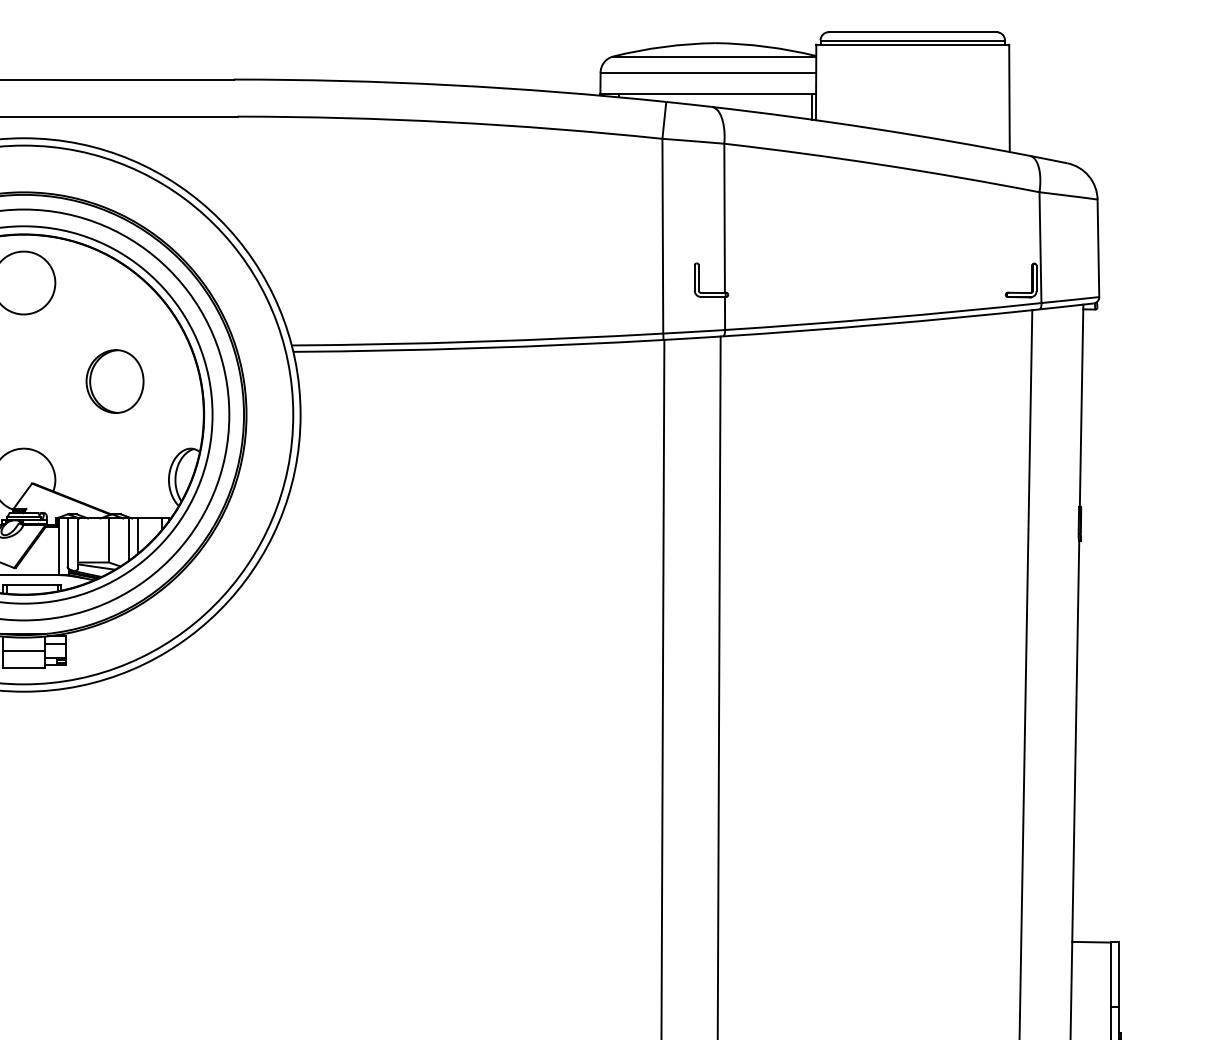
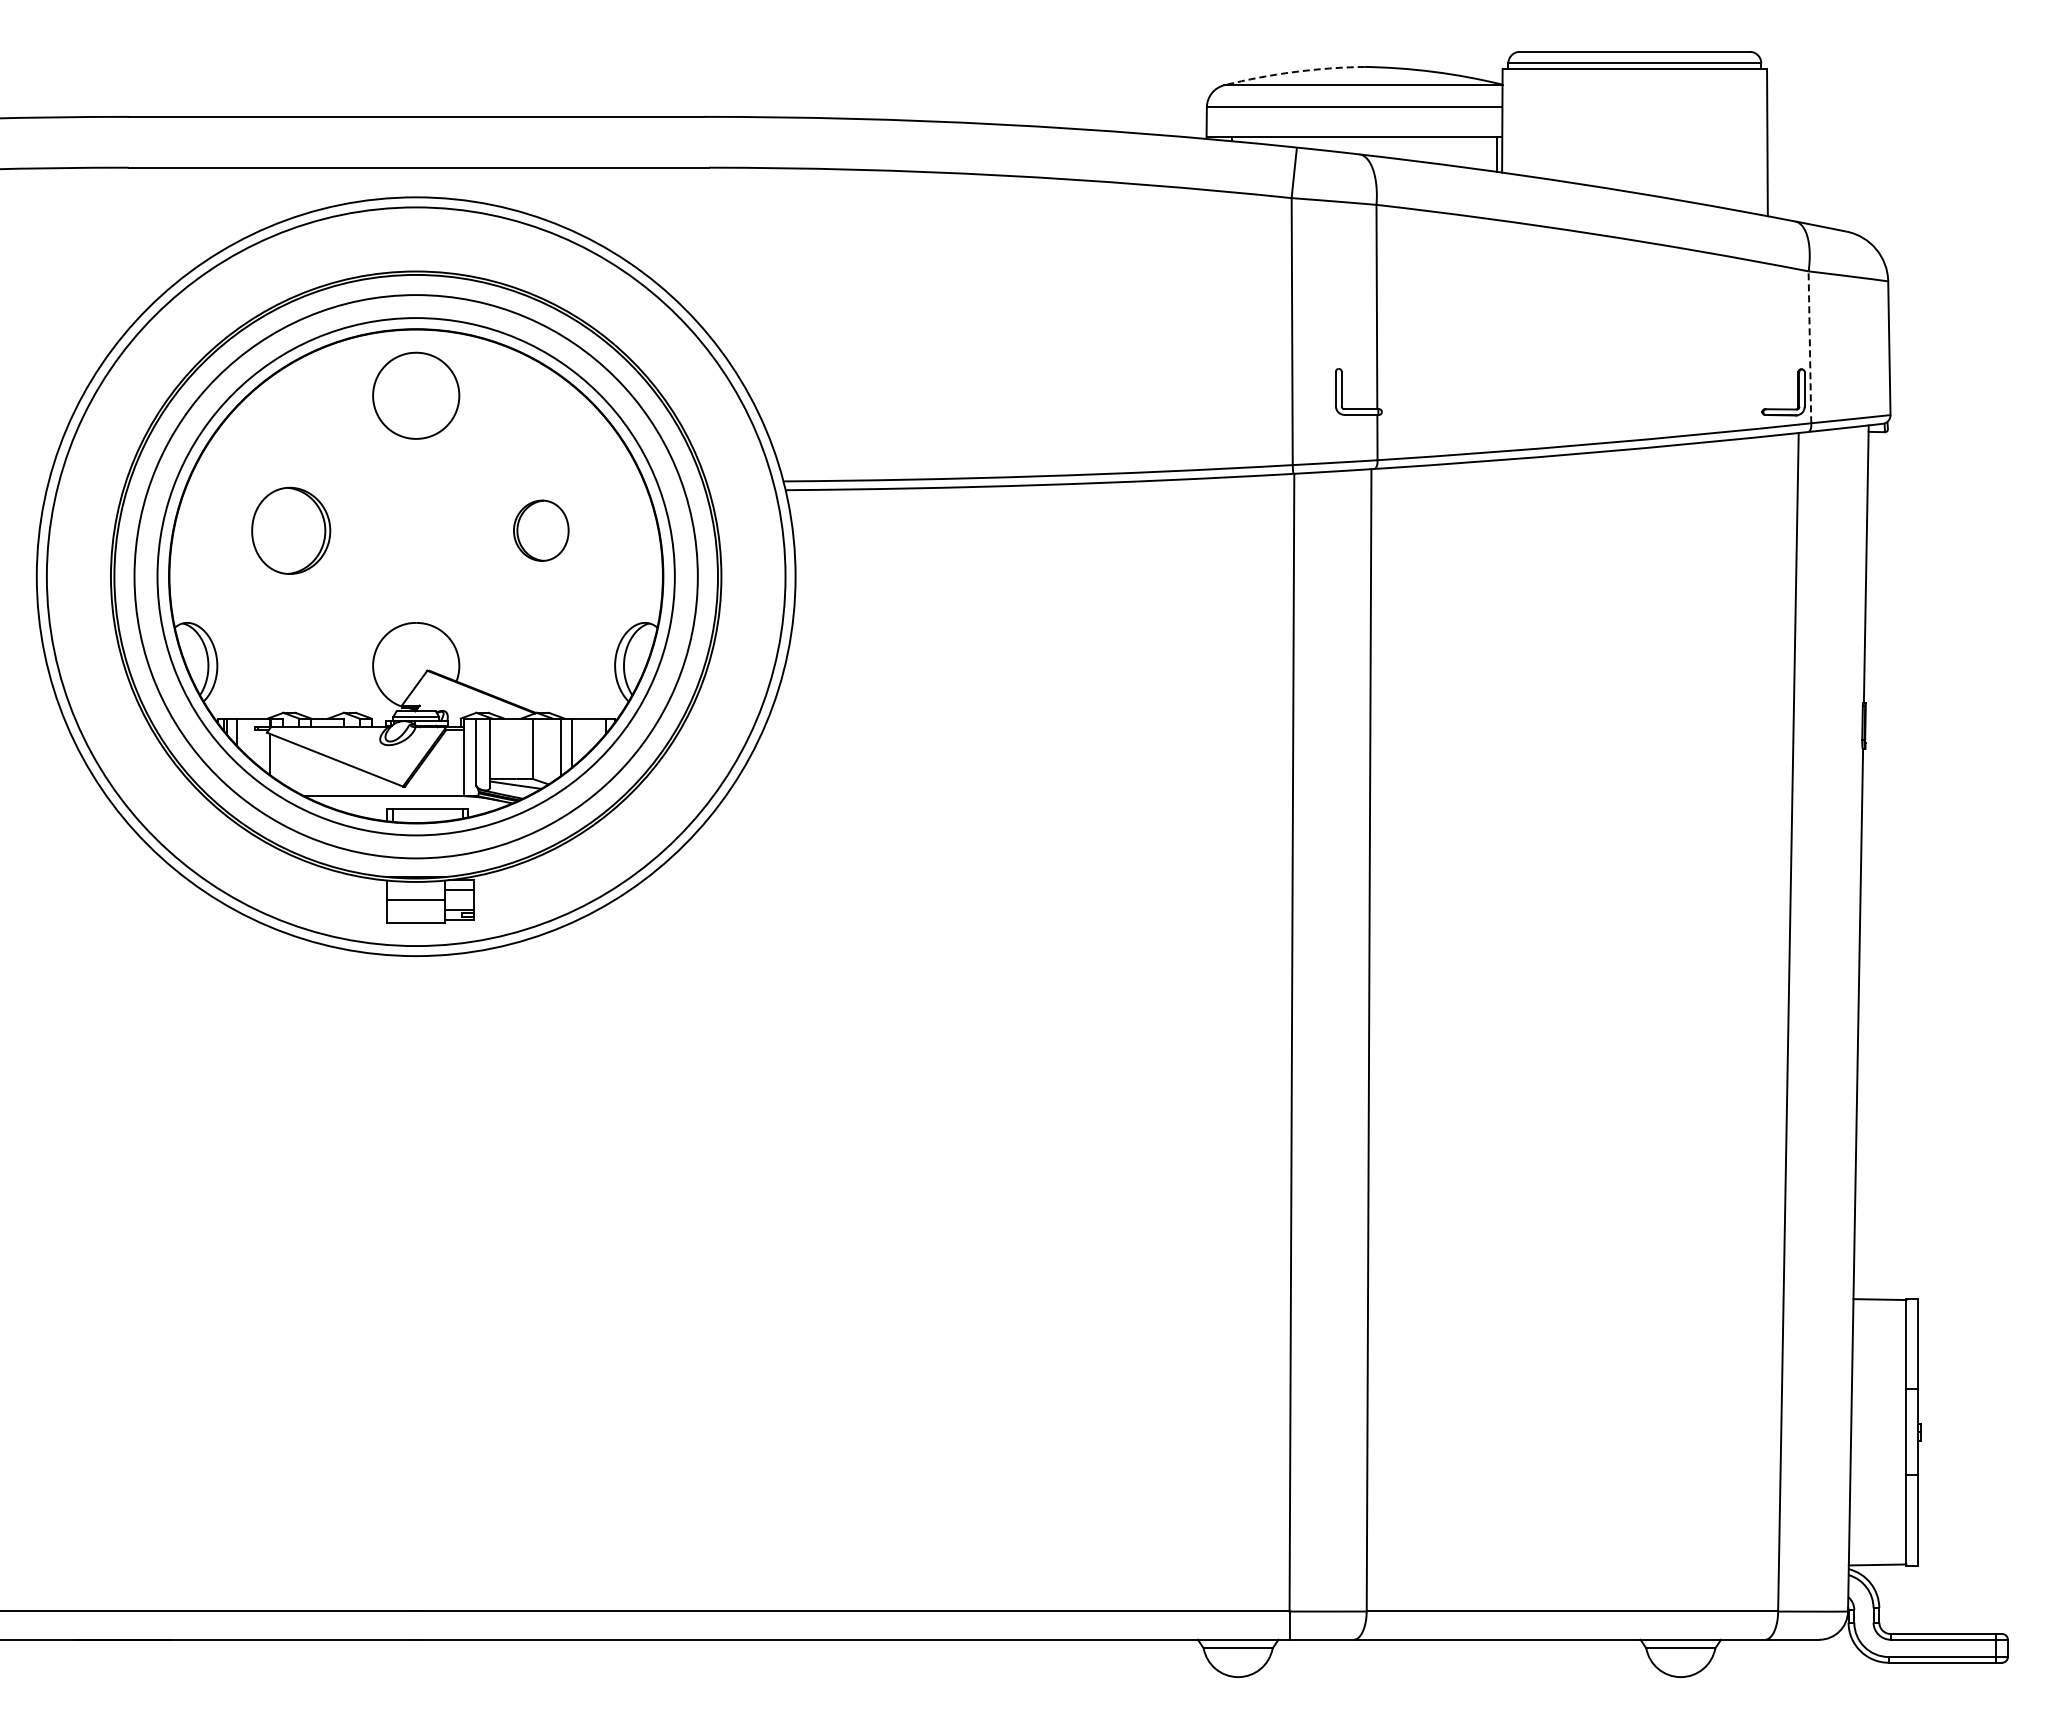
arc: (663, 47) -> (1293, 72), solid -> dashed
line: (1040, 247) -> (1809, 347), solid -> dashed
part: (115, 381) -> (541, 530), size x0.7

